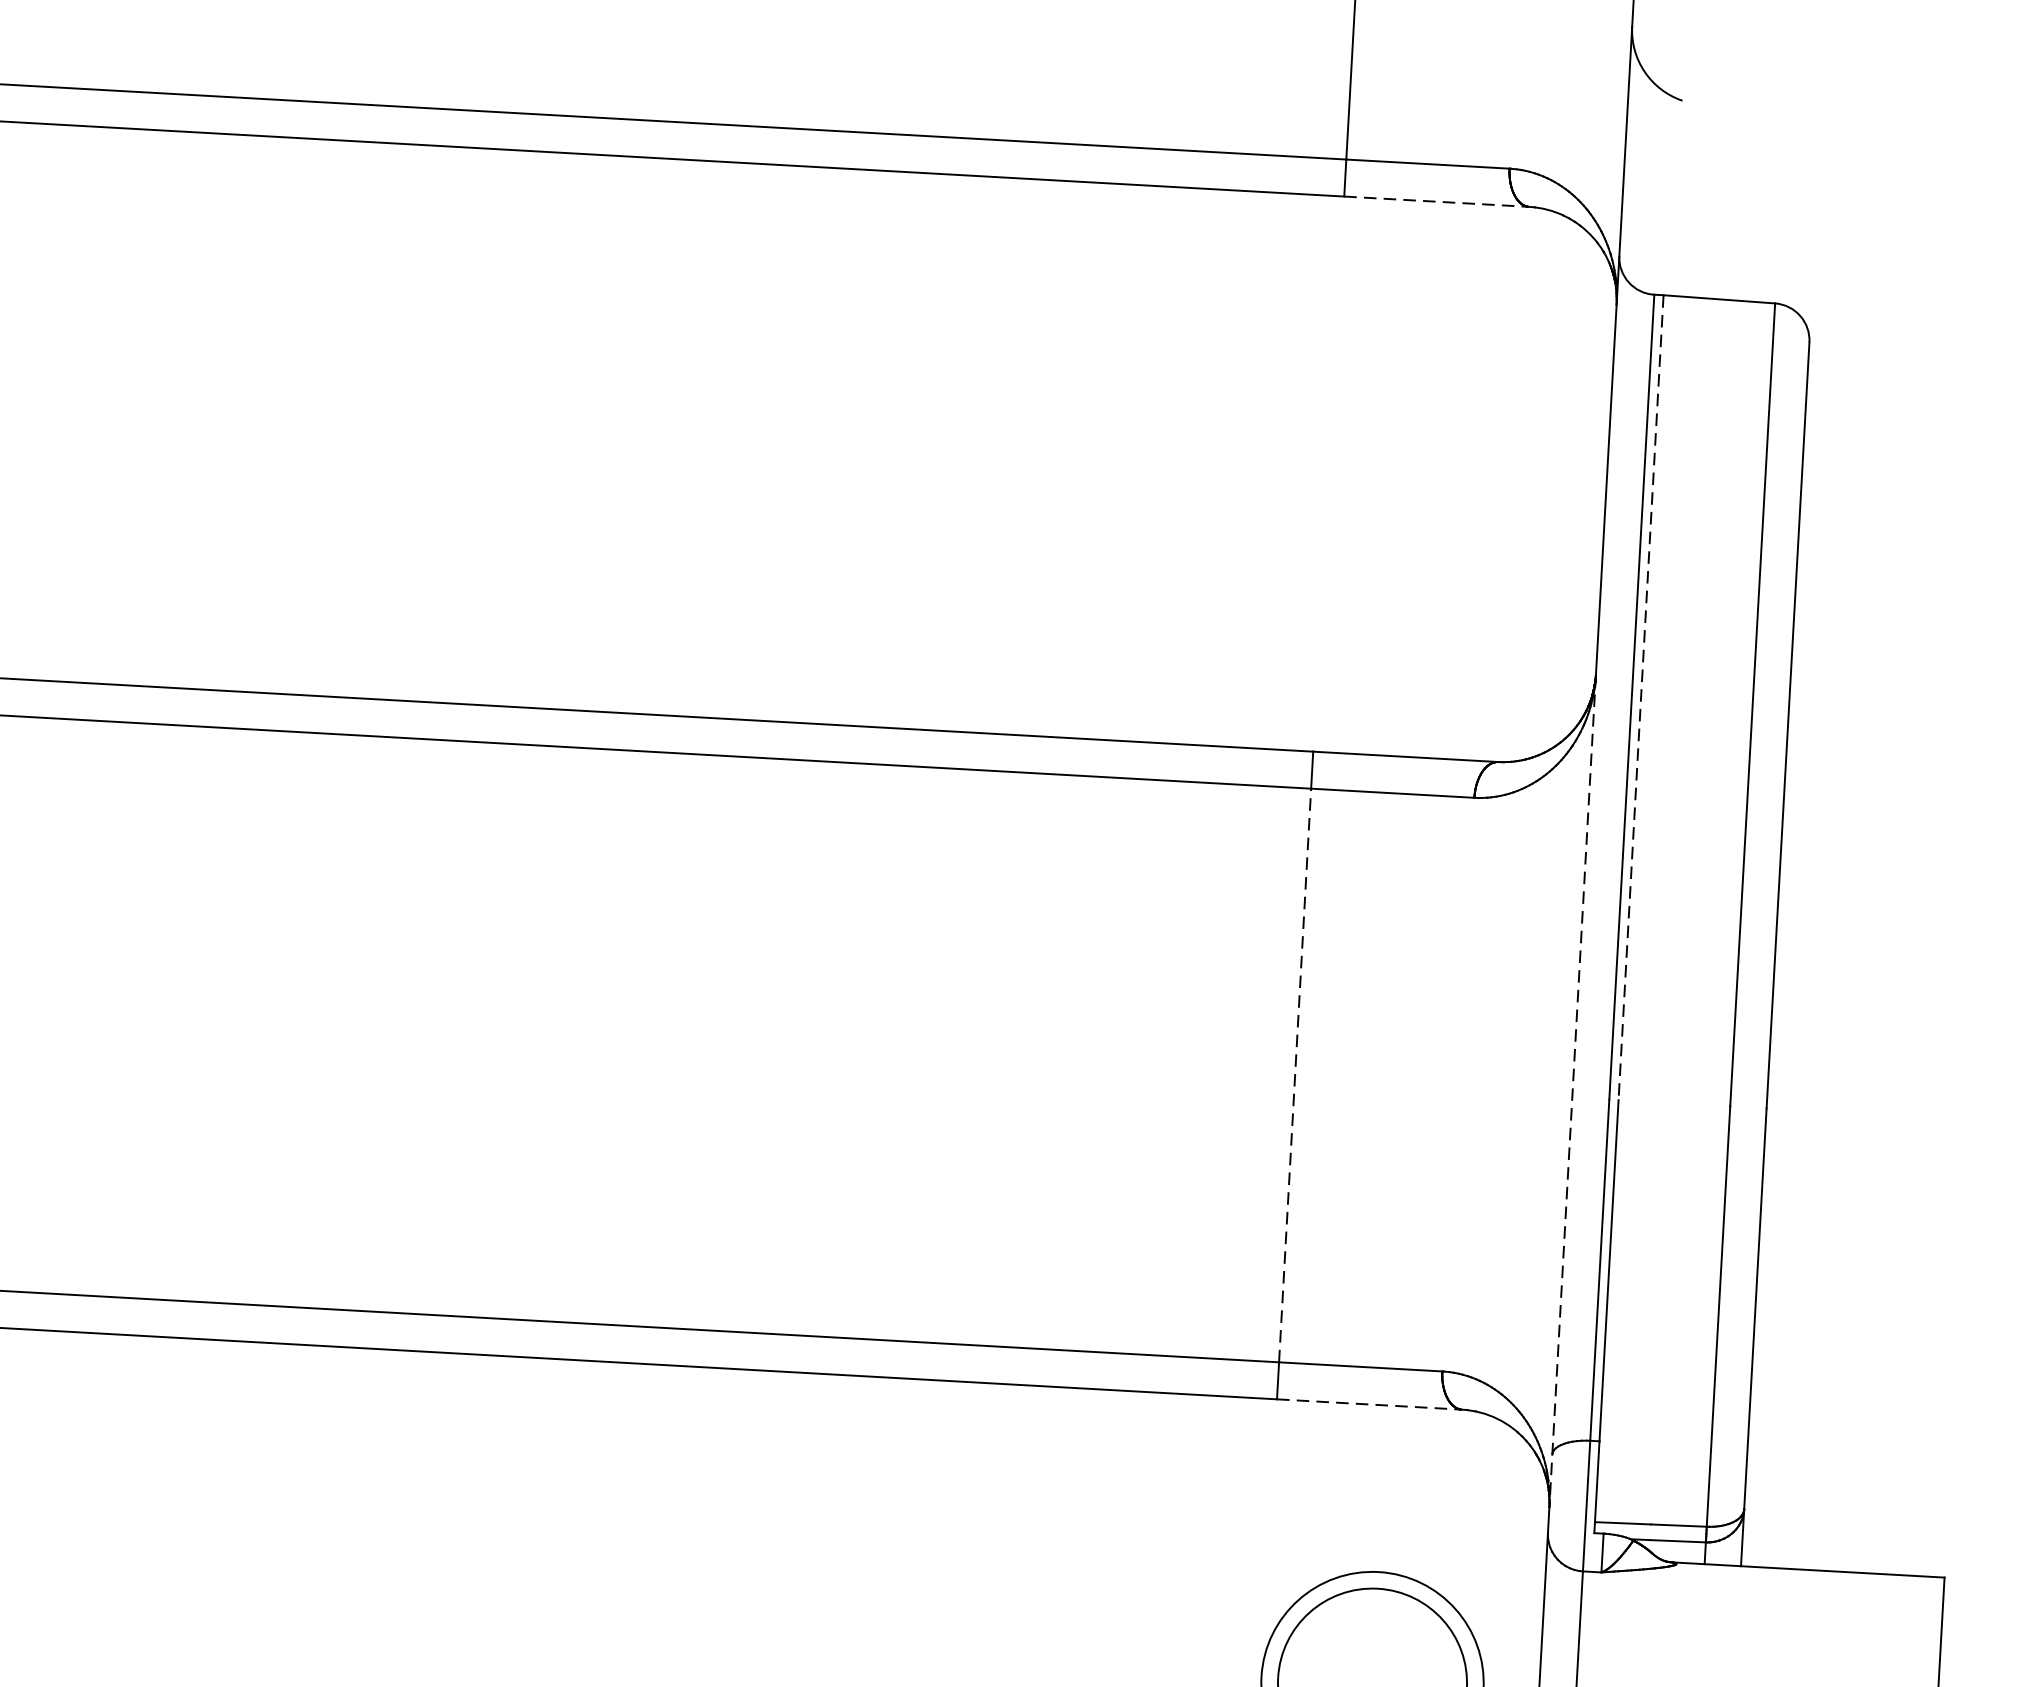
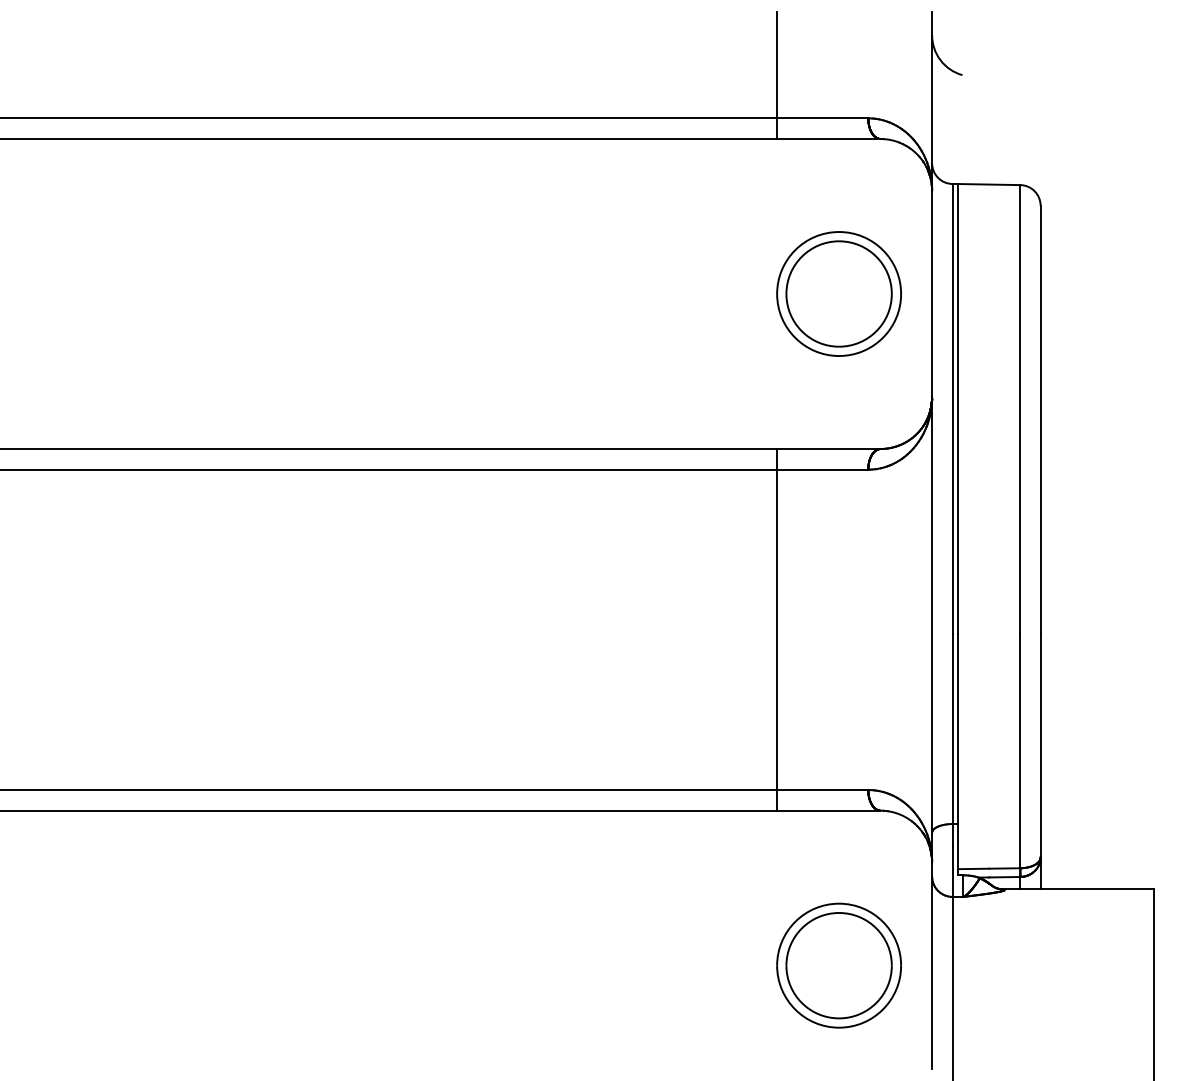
line: (1436, 202) -> (828, 139), dashed -> solid
part: (1438, 479) -> (838, 293), added
line: (1640, 697) -> (957, 408), dashed -> solid
line: (1295, 1074) -> (777, 629), dashed -> solid
line: (1573, 1090) -> (932, 629), dashed -> solid
line: (1369, 1404) -> (828, 810), dashed -> solid

